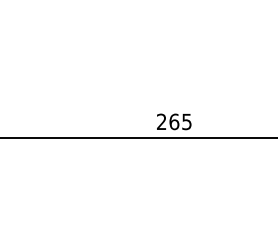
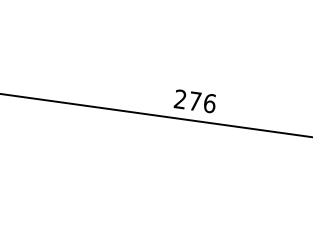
text: (180, 121) -> (202, 101), 265 -> 276

